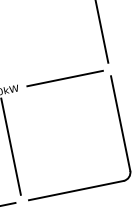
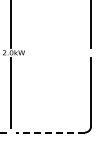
line: (64, 78) -> (58, 52), removed
line: (76, 190) -> (50, 132), solid -> dashed

